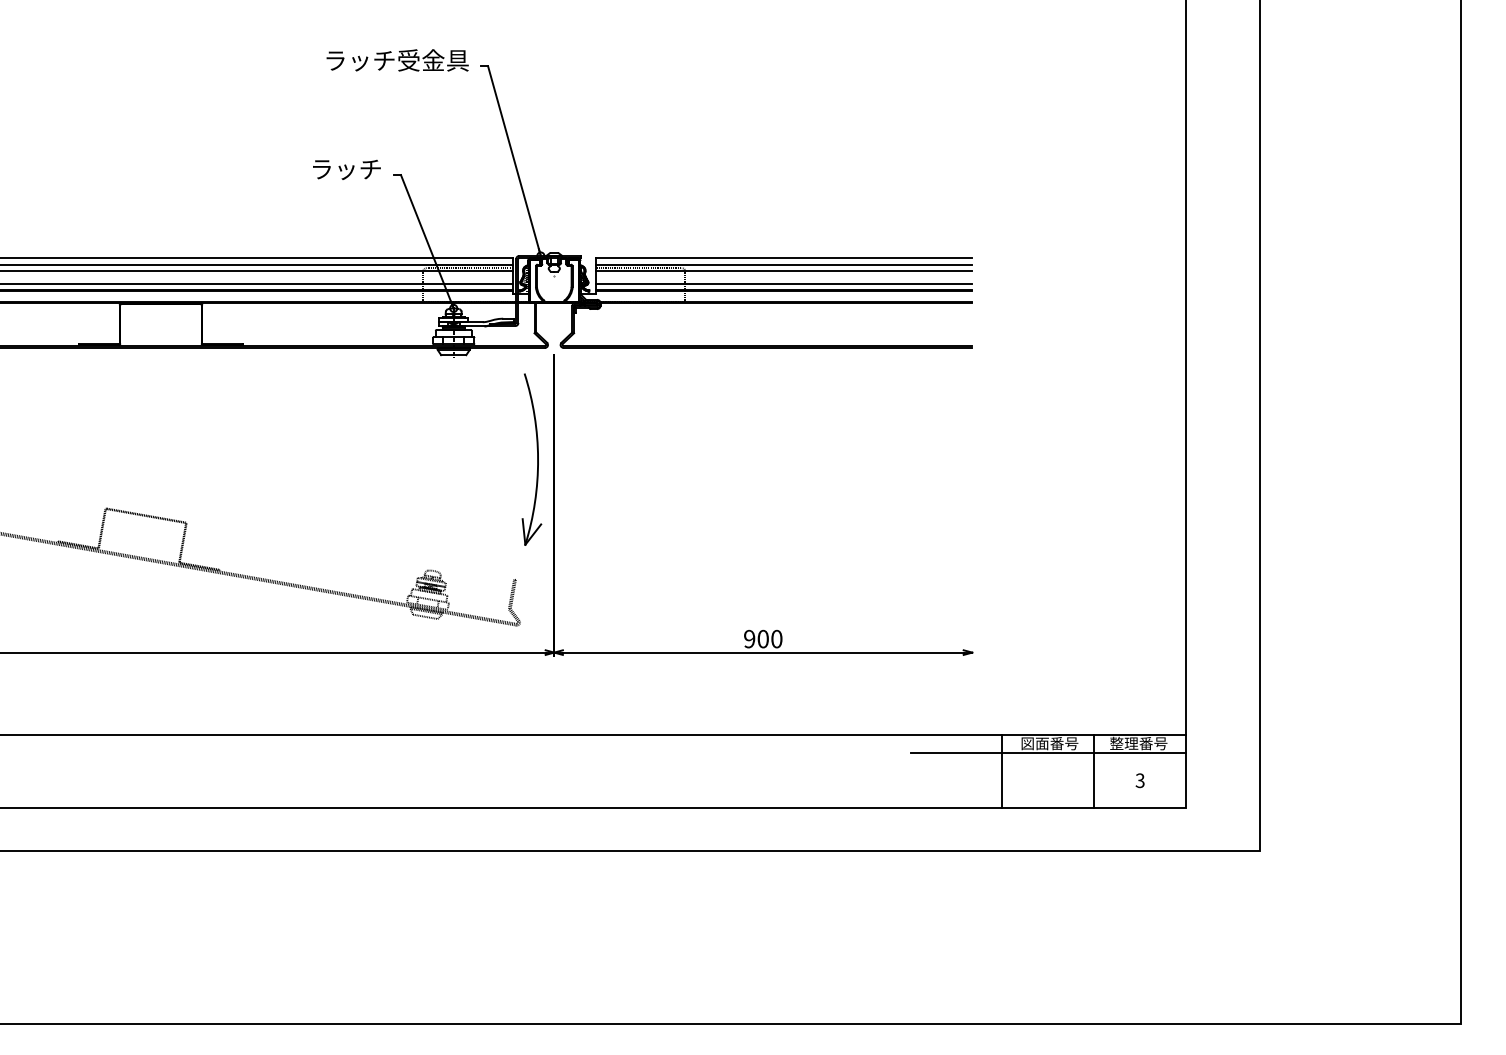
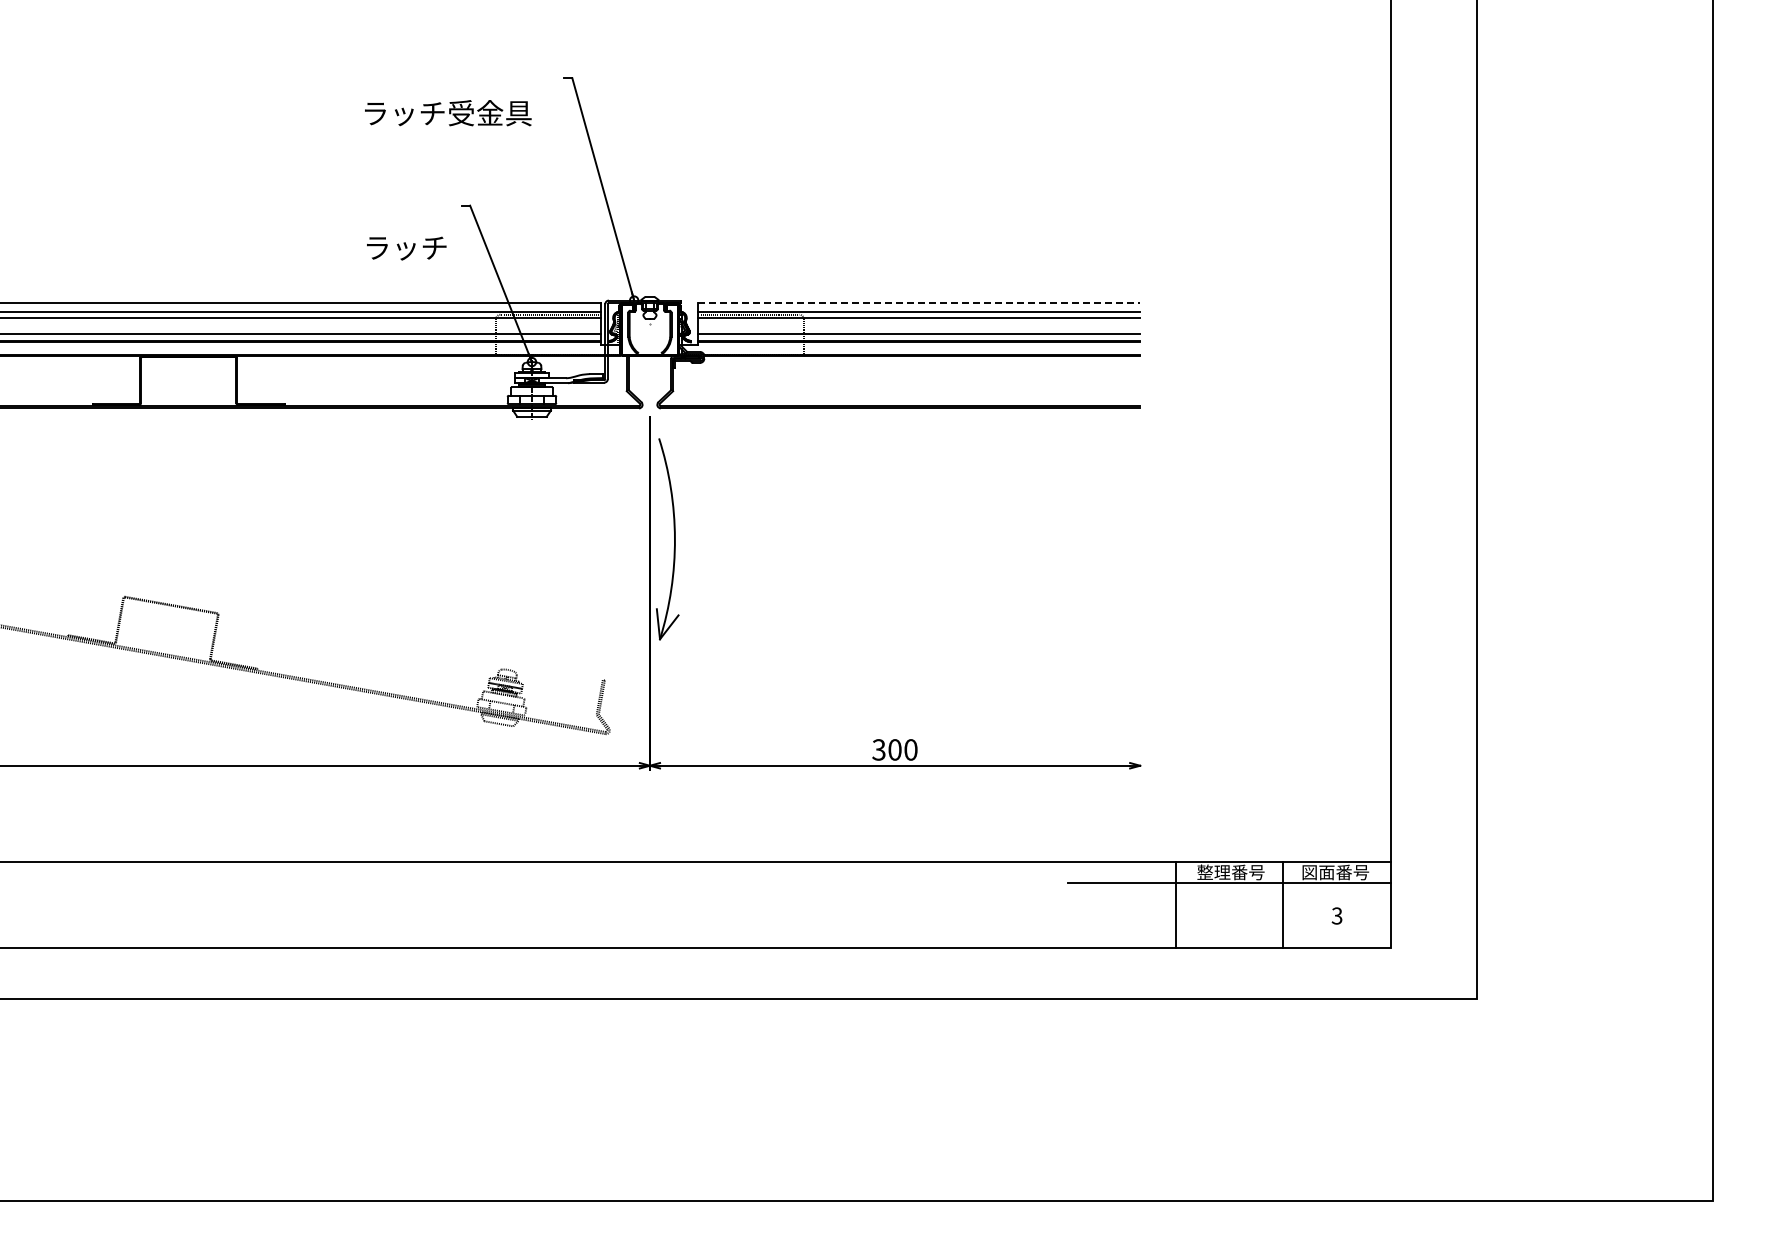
text: (397, 60) -> (448, 113), moved
text: (346, 169) -> (406, 248), moved
line: (784, 258) -> (919, 303), solid -> dashed
part: (537, 459) -> (674, 539), moved
text: (749, 638) -> (878, 749), 900 -> 300
text: (1034, 743) -> (1213, 872), 図面番号 -> 整理番号
text: (1123, 743) -> (1317, 872), 整理番号 -> 図面番号

